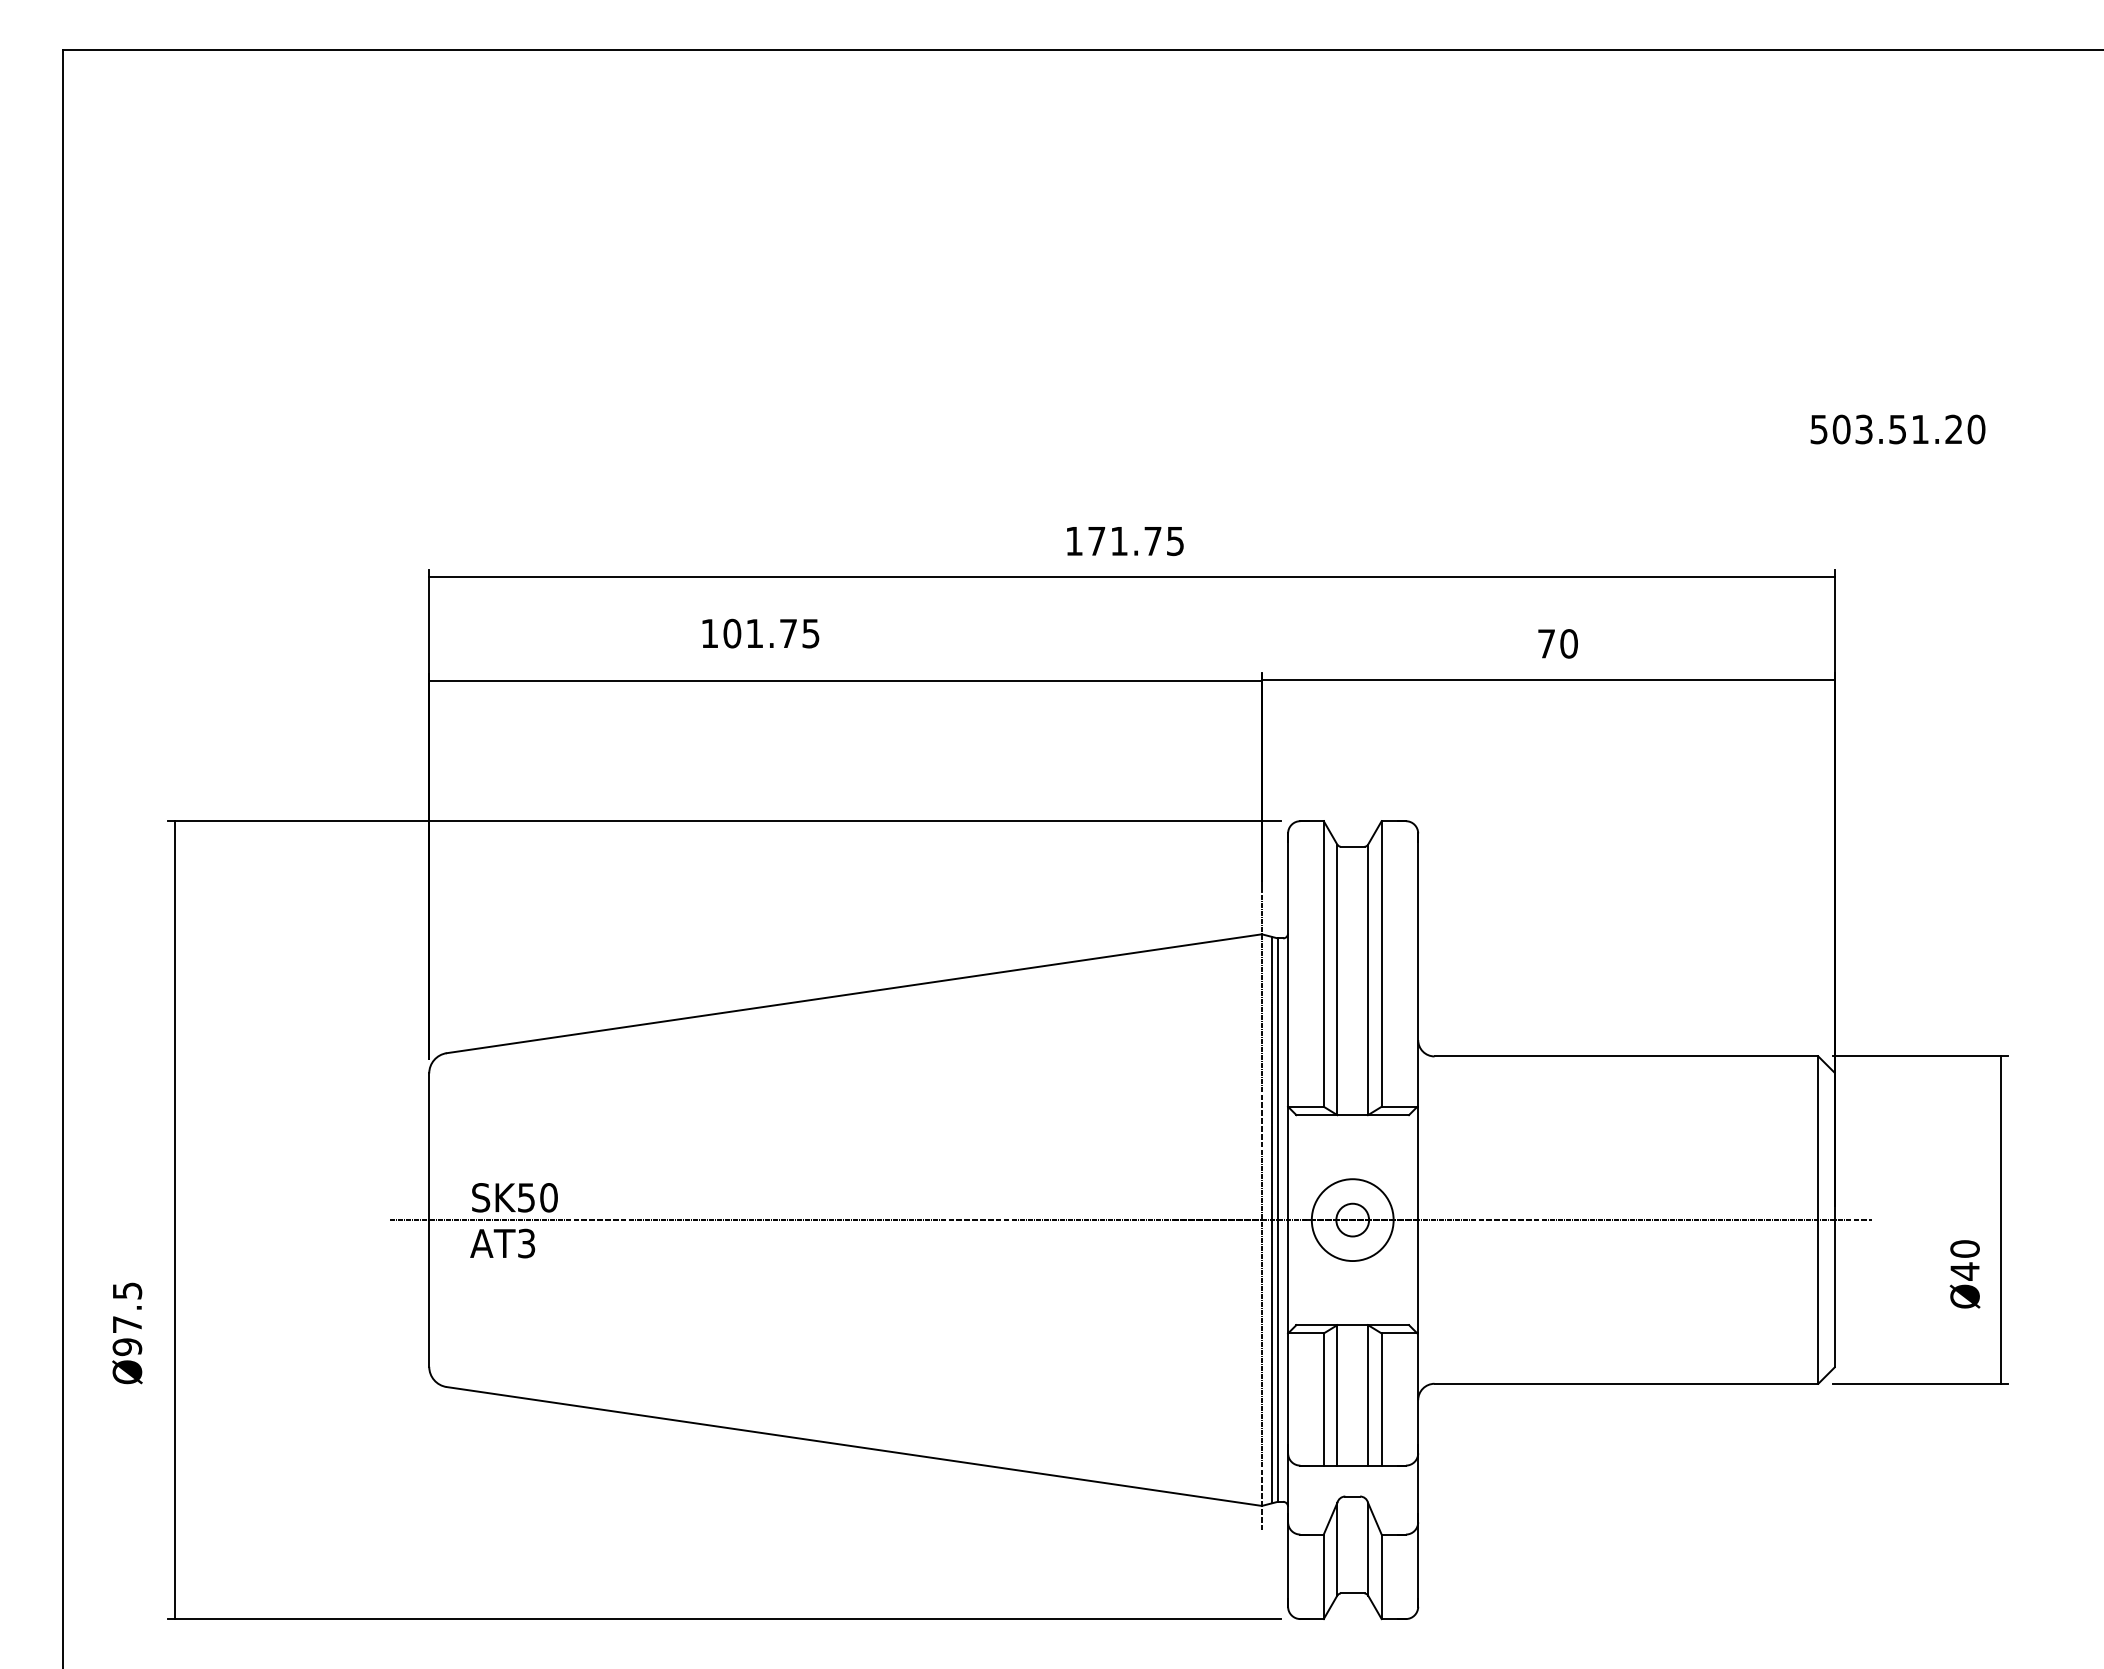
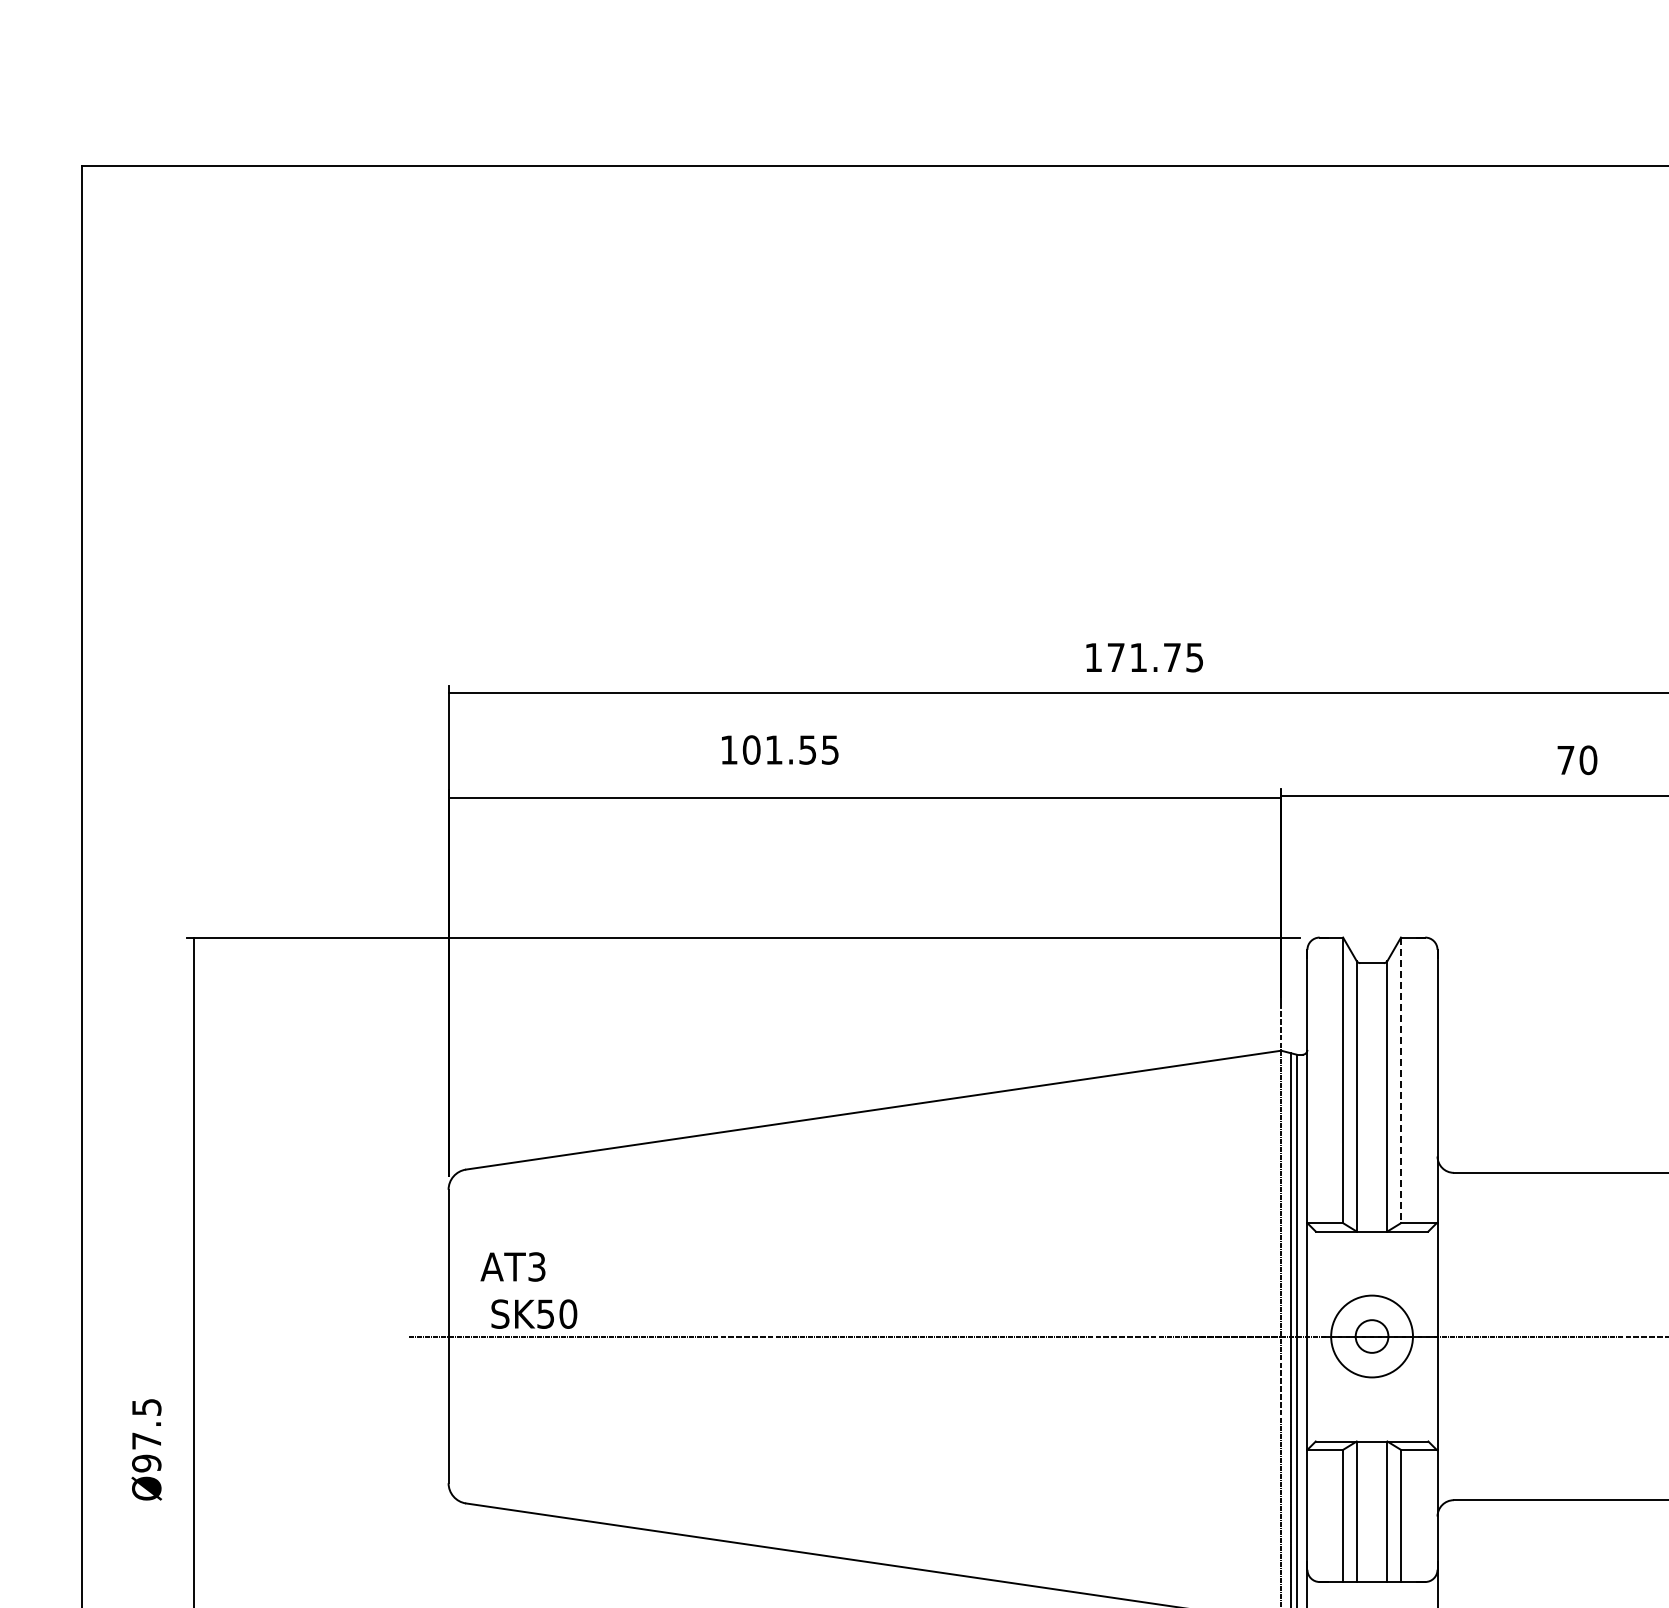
text: (788, 633) -> (807, 749), 101.75 -> 101.55
line: (1381, 963) -> (1400, 1079), solid -> dashed
text: (502, 1243) -> (512, 1266), moved

